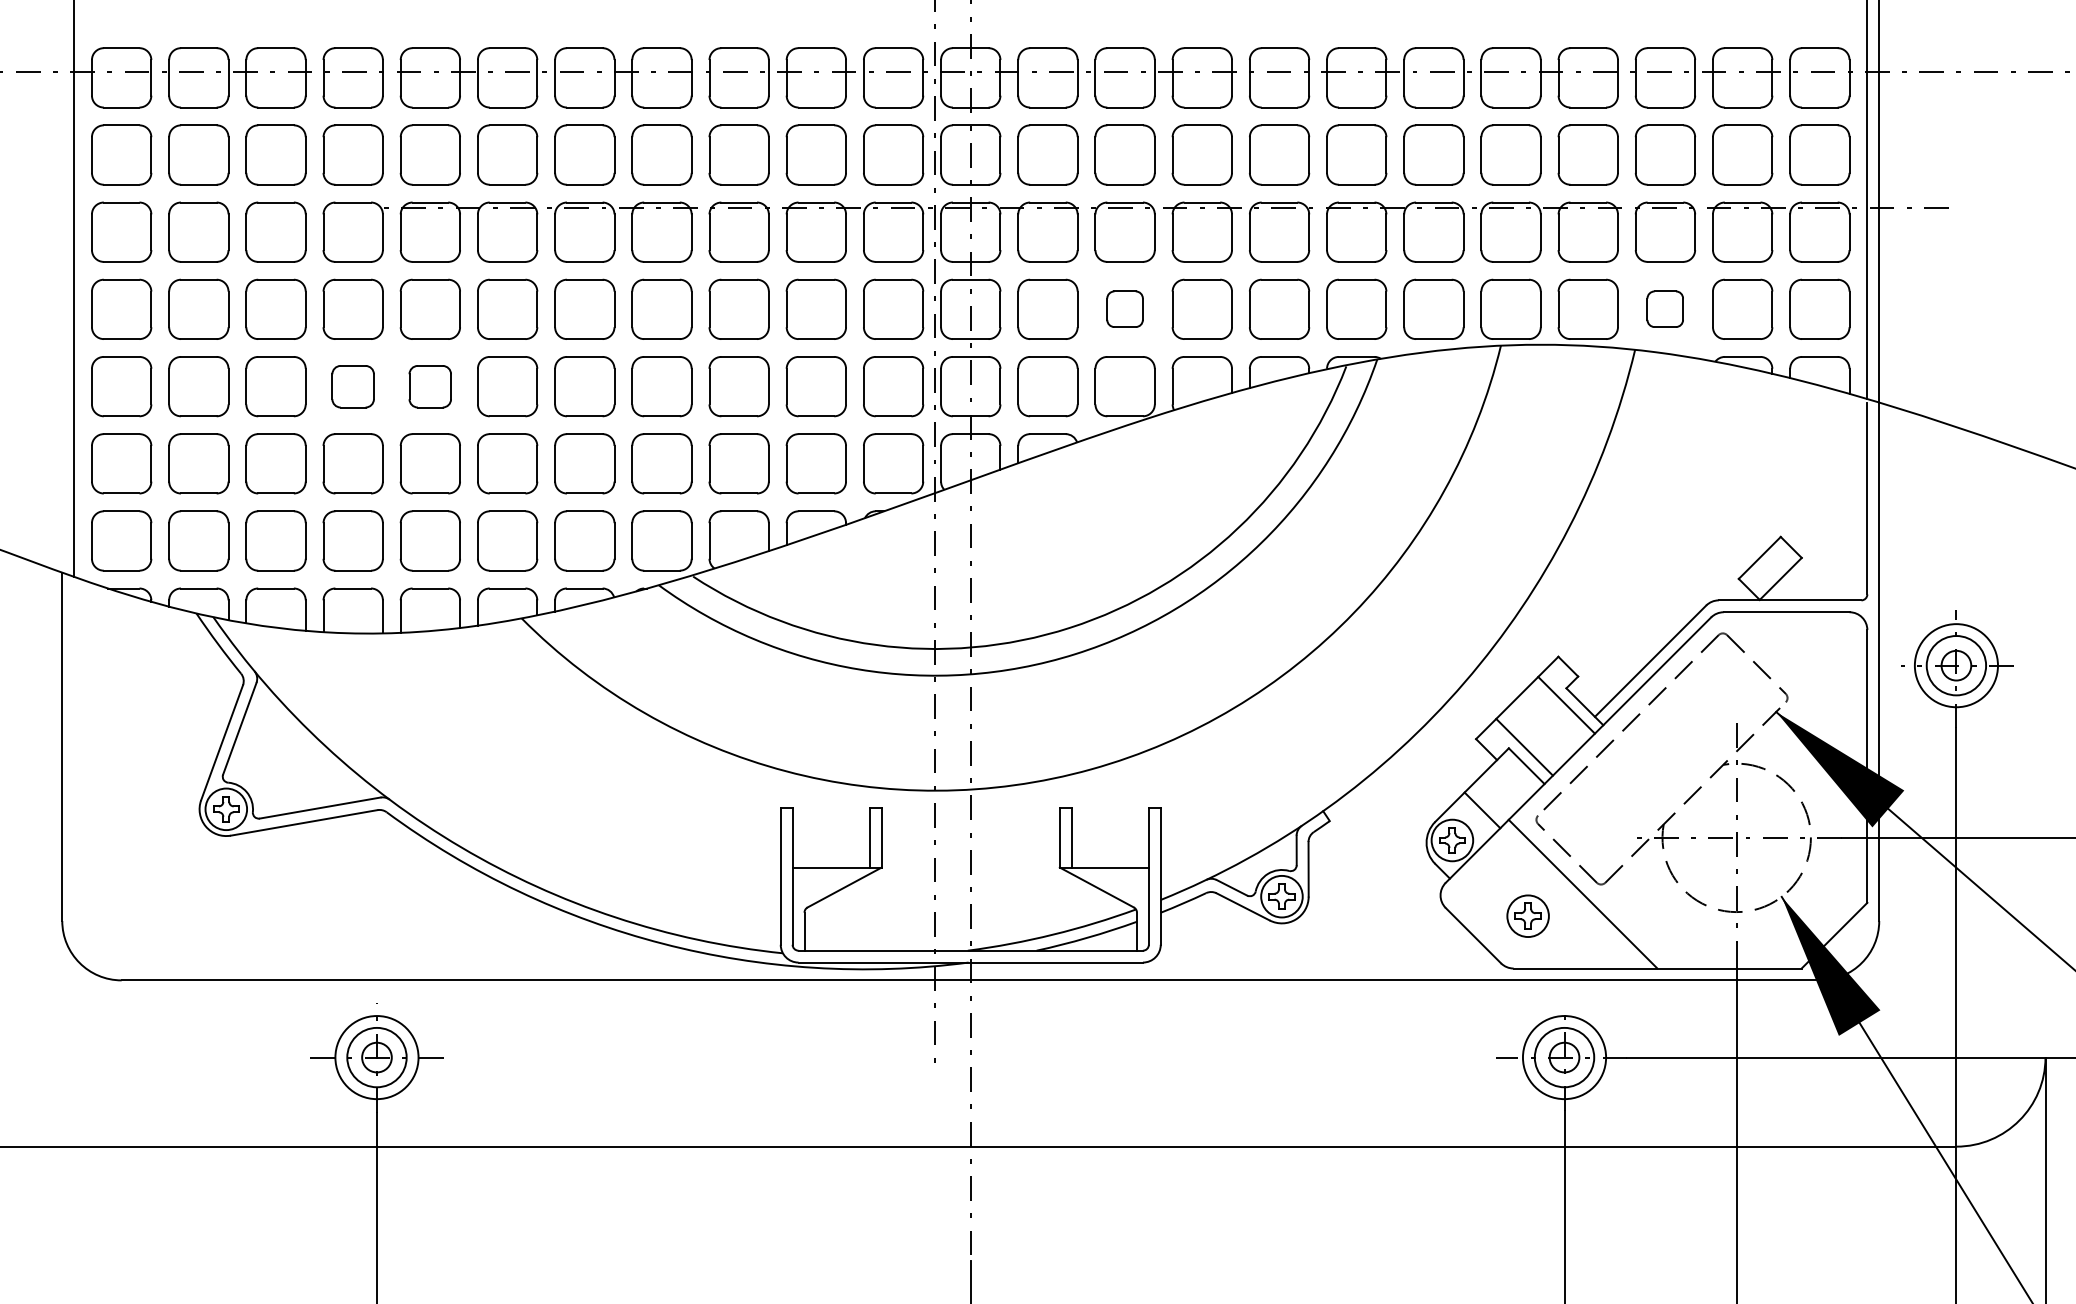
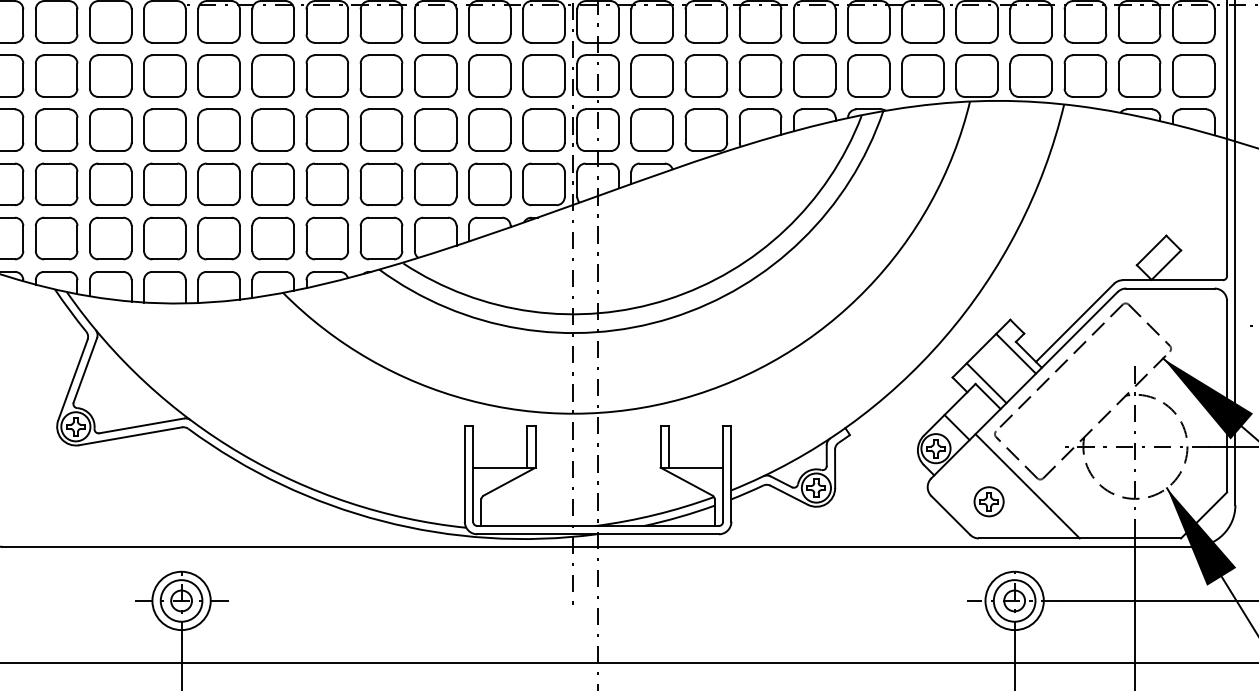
part: (1124, 308) -> (705, 75), size x1.67
part: (1664, 308) -> (1084, 75), size x1.67
part: (352, 386) -> (164, 130), size x1.43
part: (429, 386) -> (218, 130), size x1.43

